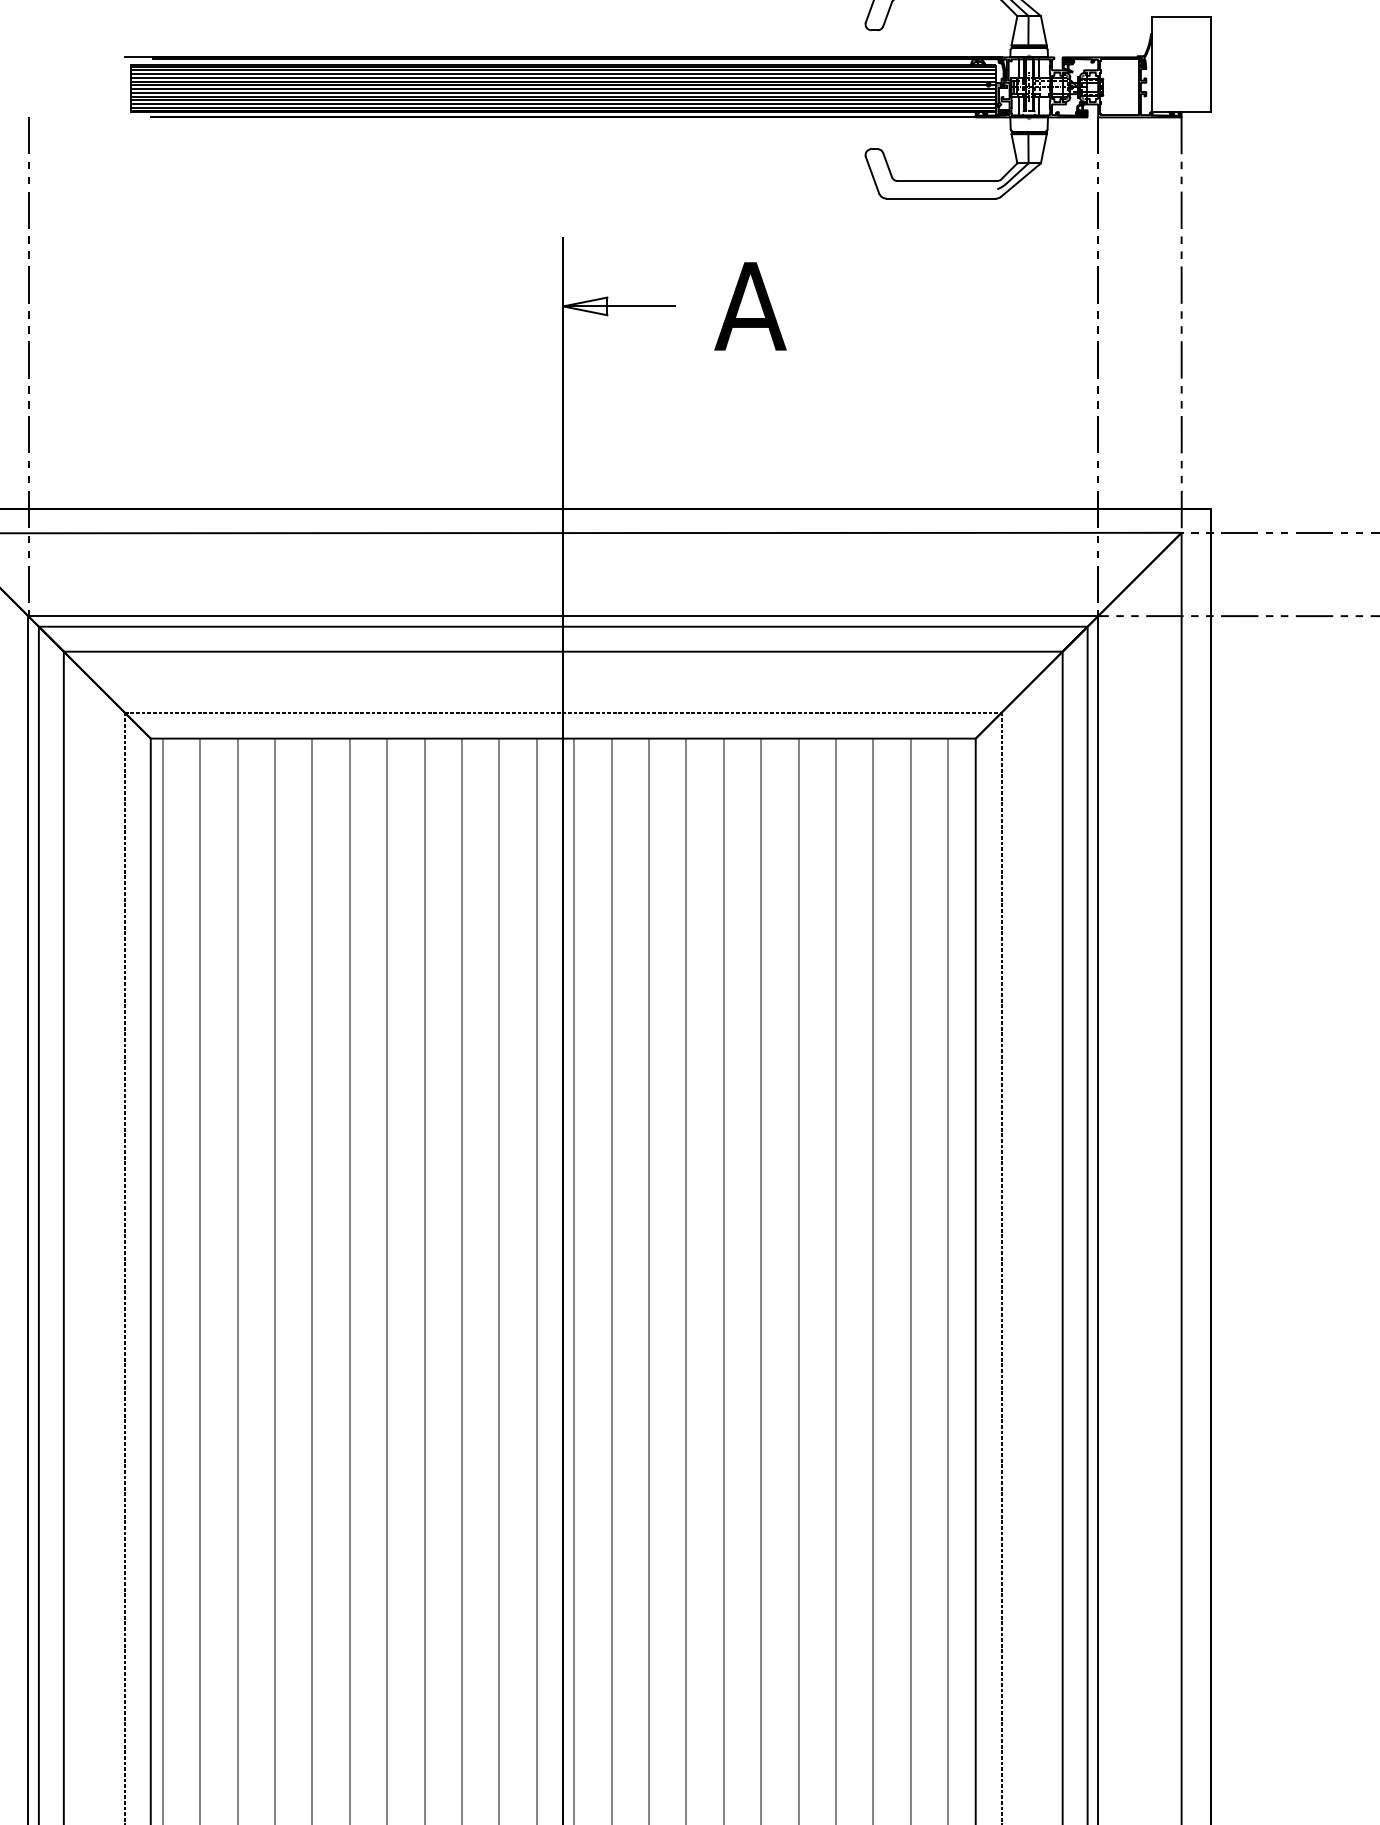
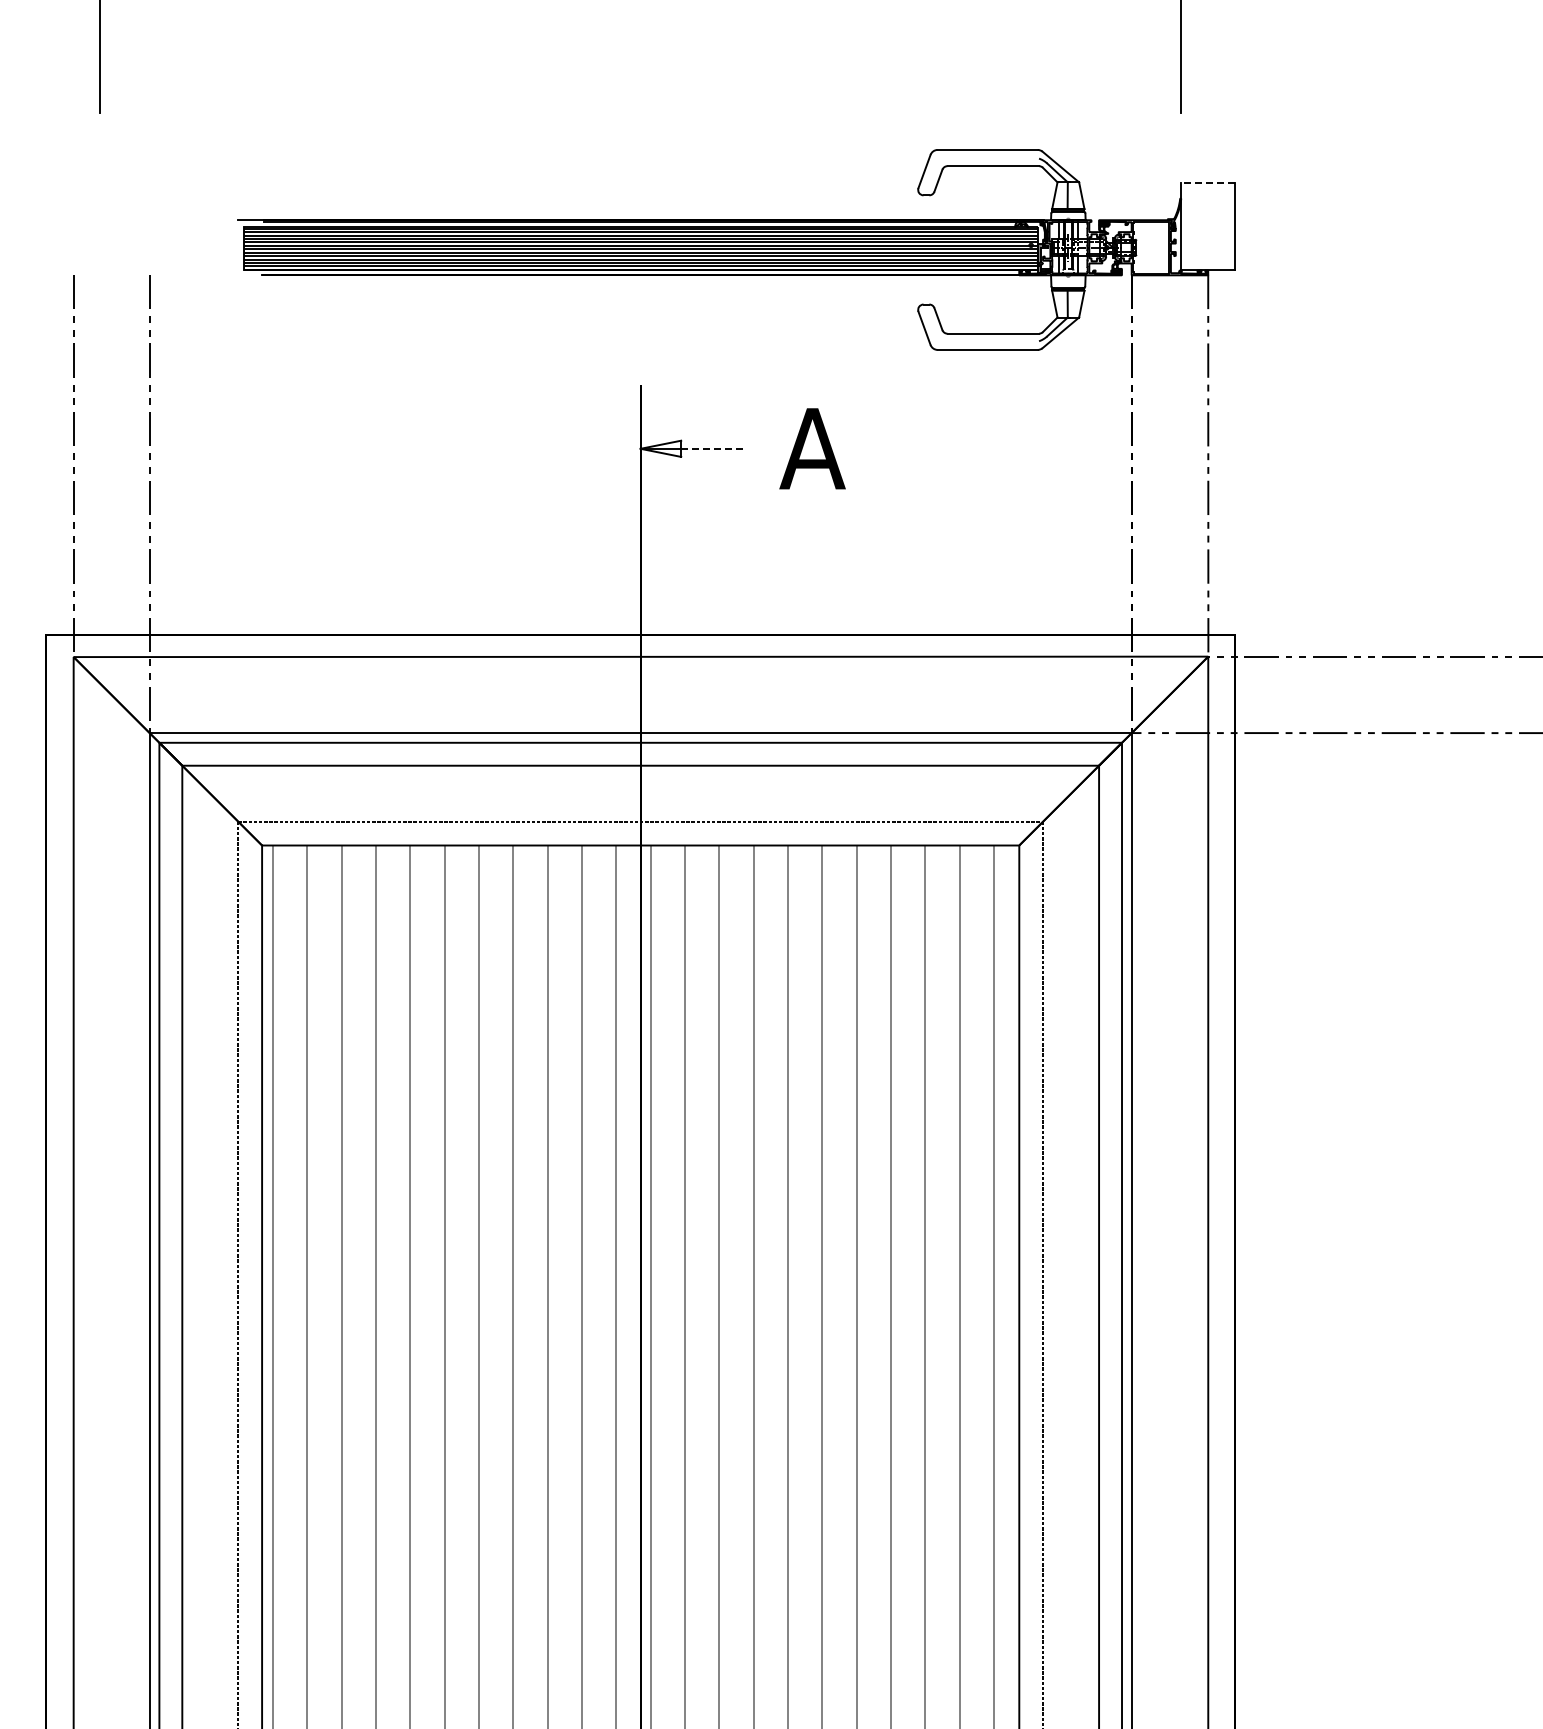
line: (1180, 16) -> (1207, 182), solid -> dashed
line: (640, 306) -> (711, 448), solid -> dashed

